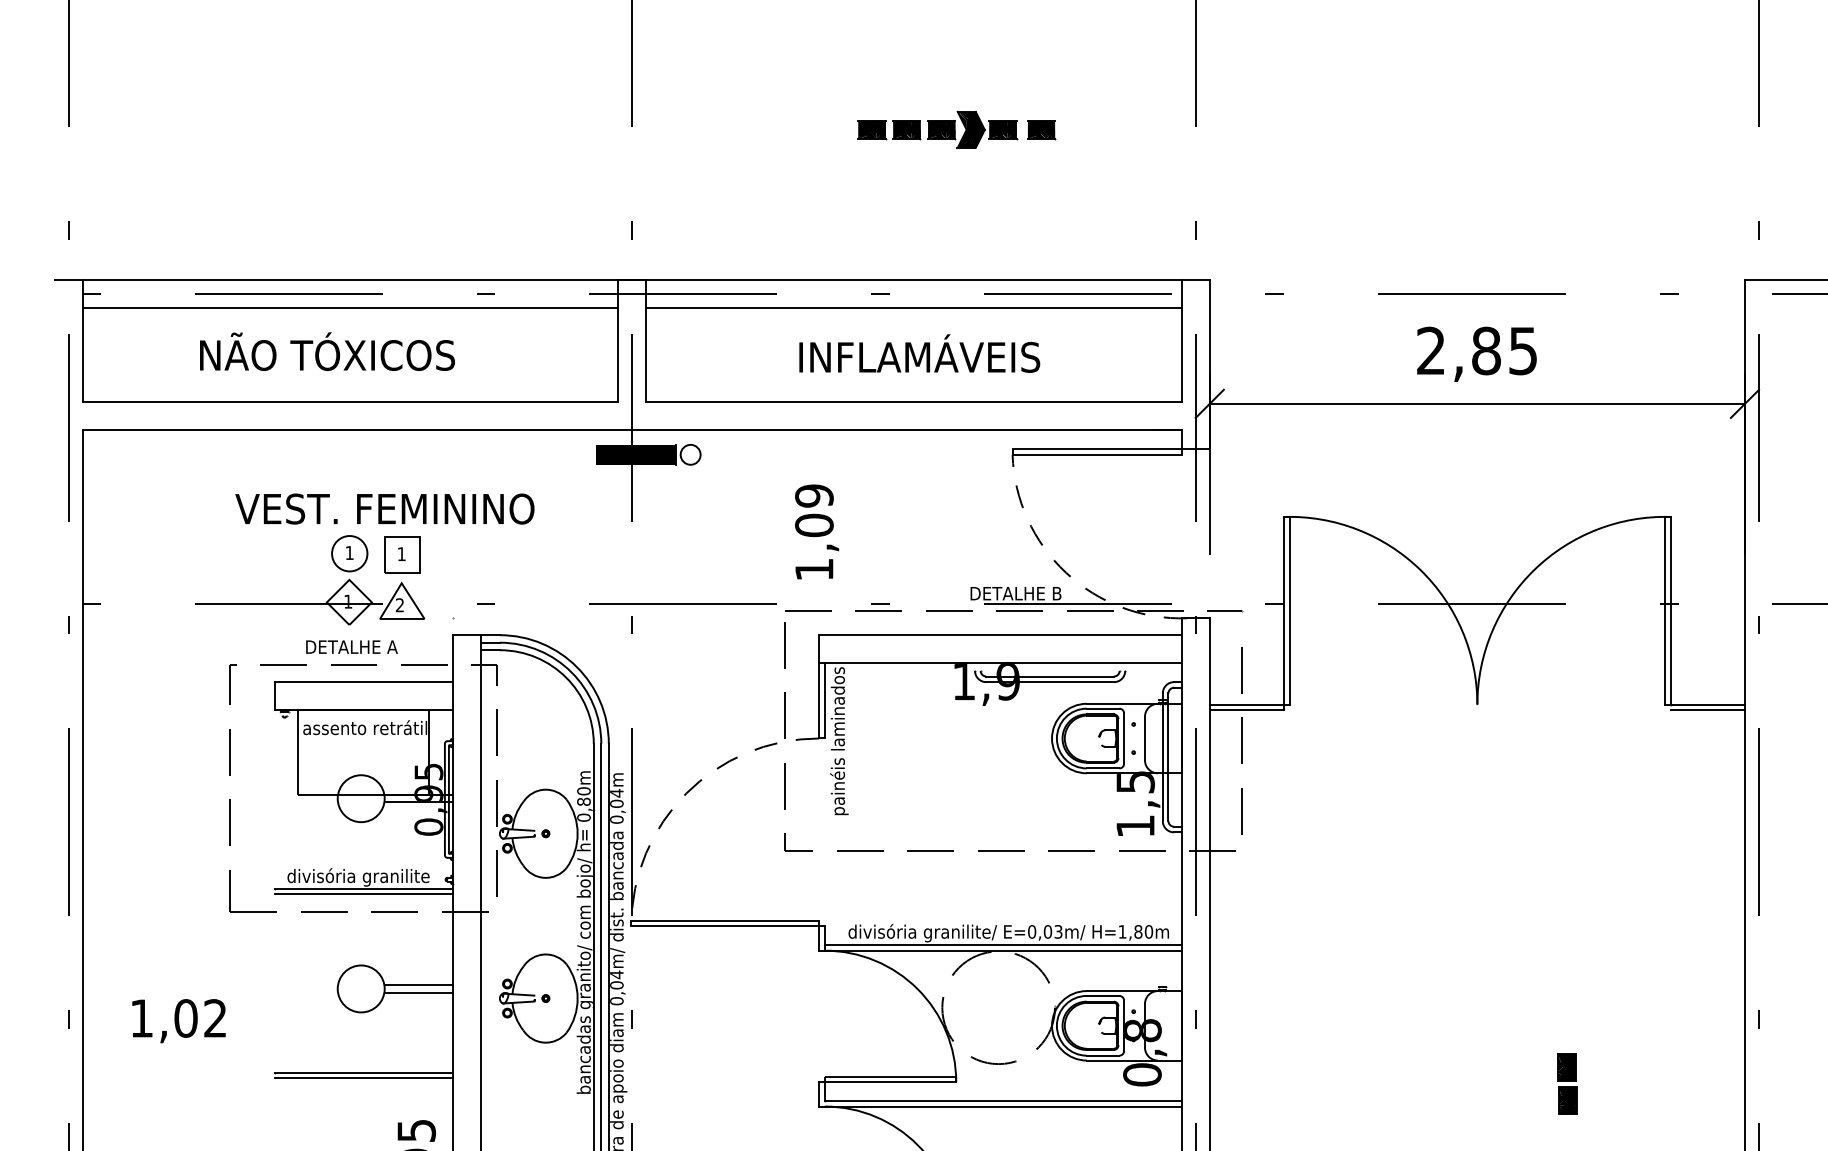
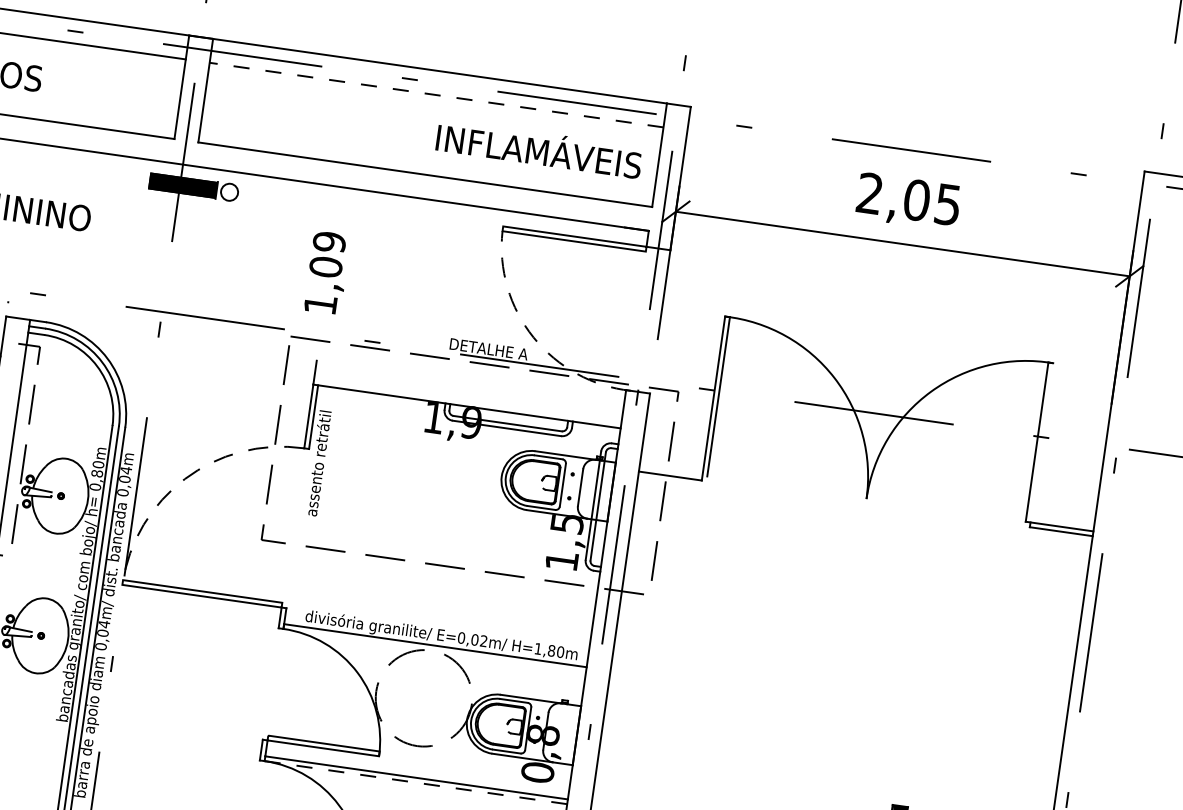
line: (913, 308) -> (436, 95), solid -> dashed
text: (1486, 351) -> (916, 200), 2,85 -> 2,05
text: (919, 353) -> (539, 148), moved
text: (1056, 593) -> (523, 354), DETALHE B -> DETALHE A
line: (1670, 610) -> (1041, 442), removed
line: (1000, 635) -> (470, 382), removed
line: (1249, 704) -> (673, 471), removed
text: (839, 741) -> (321, 453), painéis laminados -> assento retrátil
text: (1058, 931) -> (483, 640), E=0,03m/ -> E=0,02m/
line: (1002, 950) -> (434, 650), removed
line: (1002, 1106) -> (415, 782), solid -> dashed

